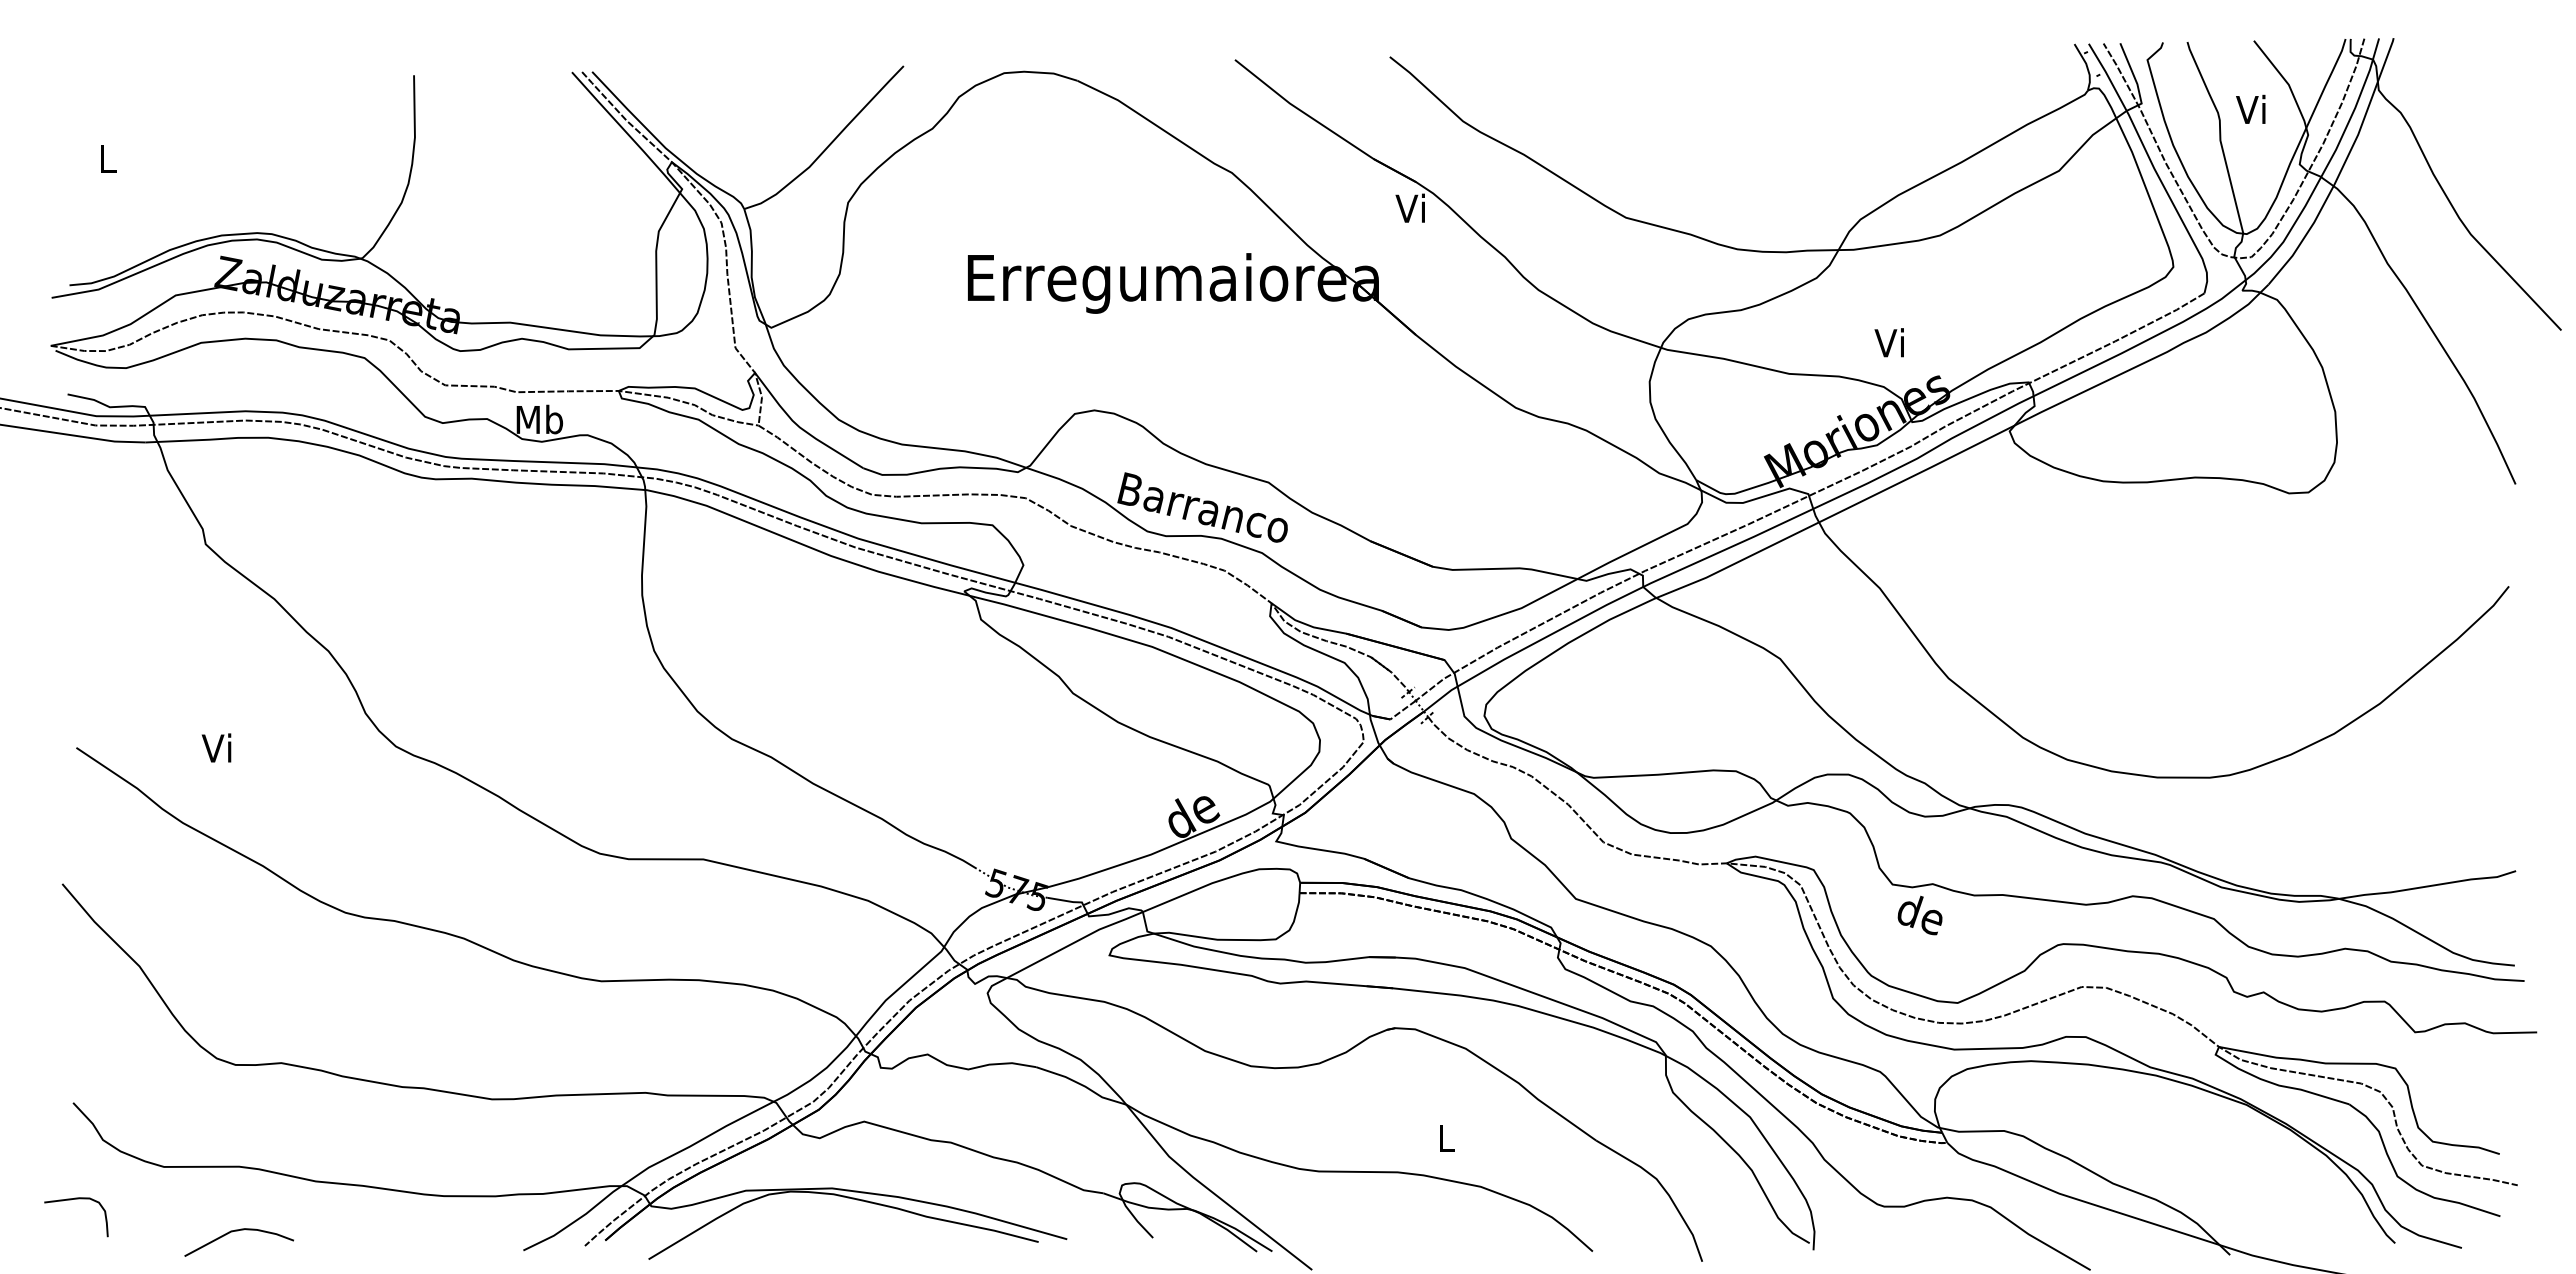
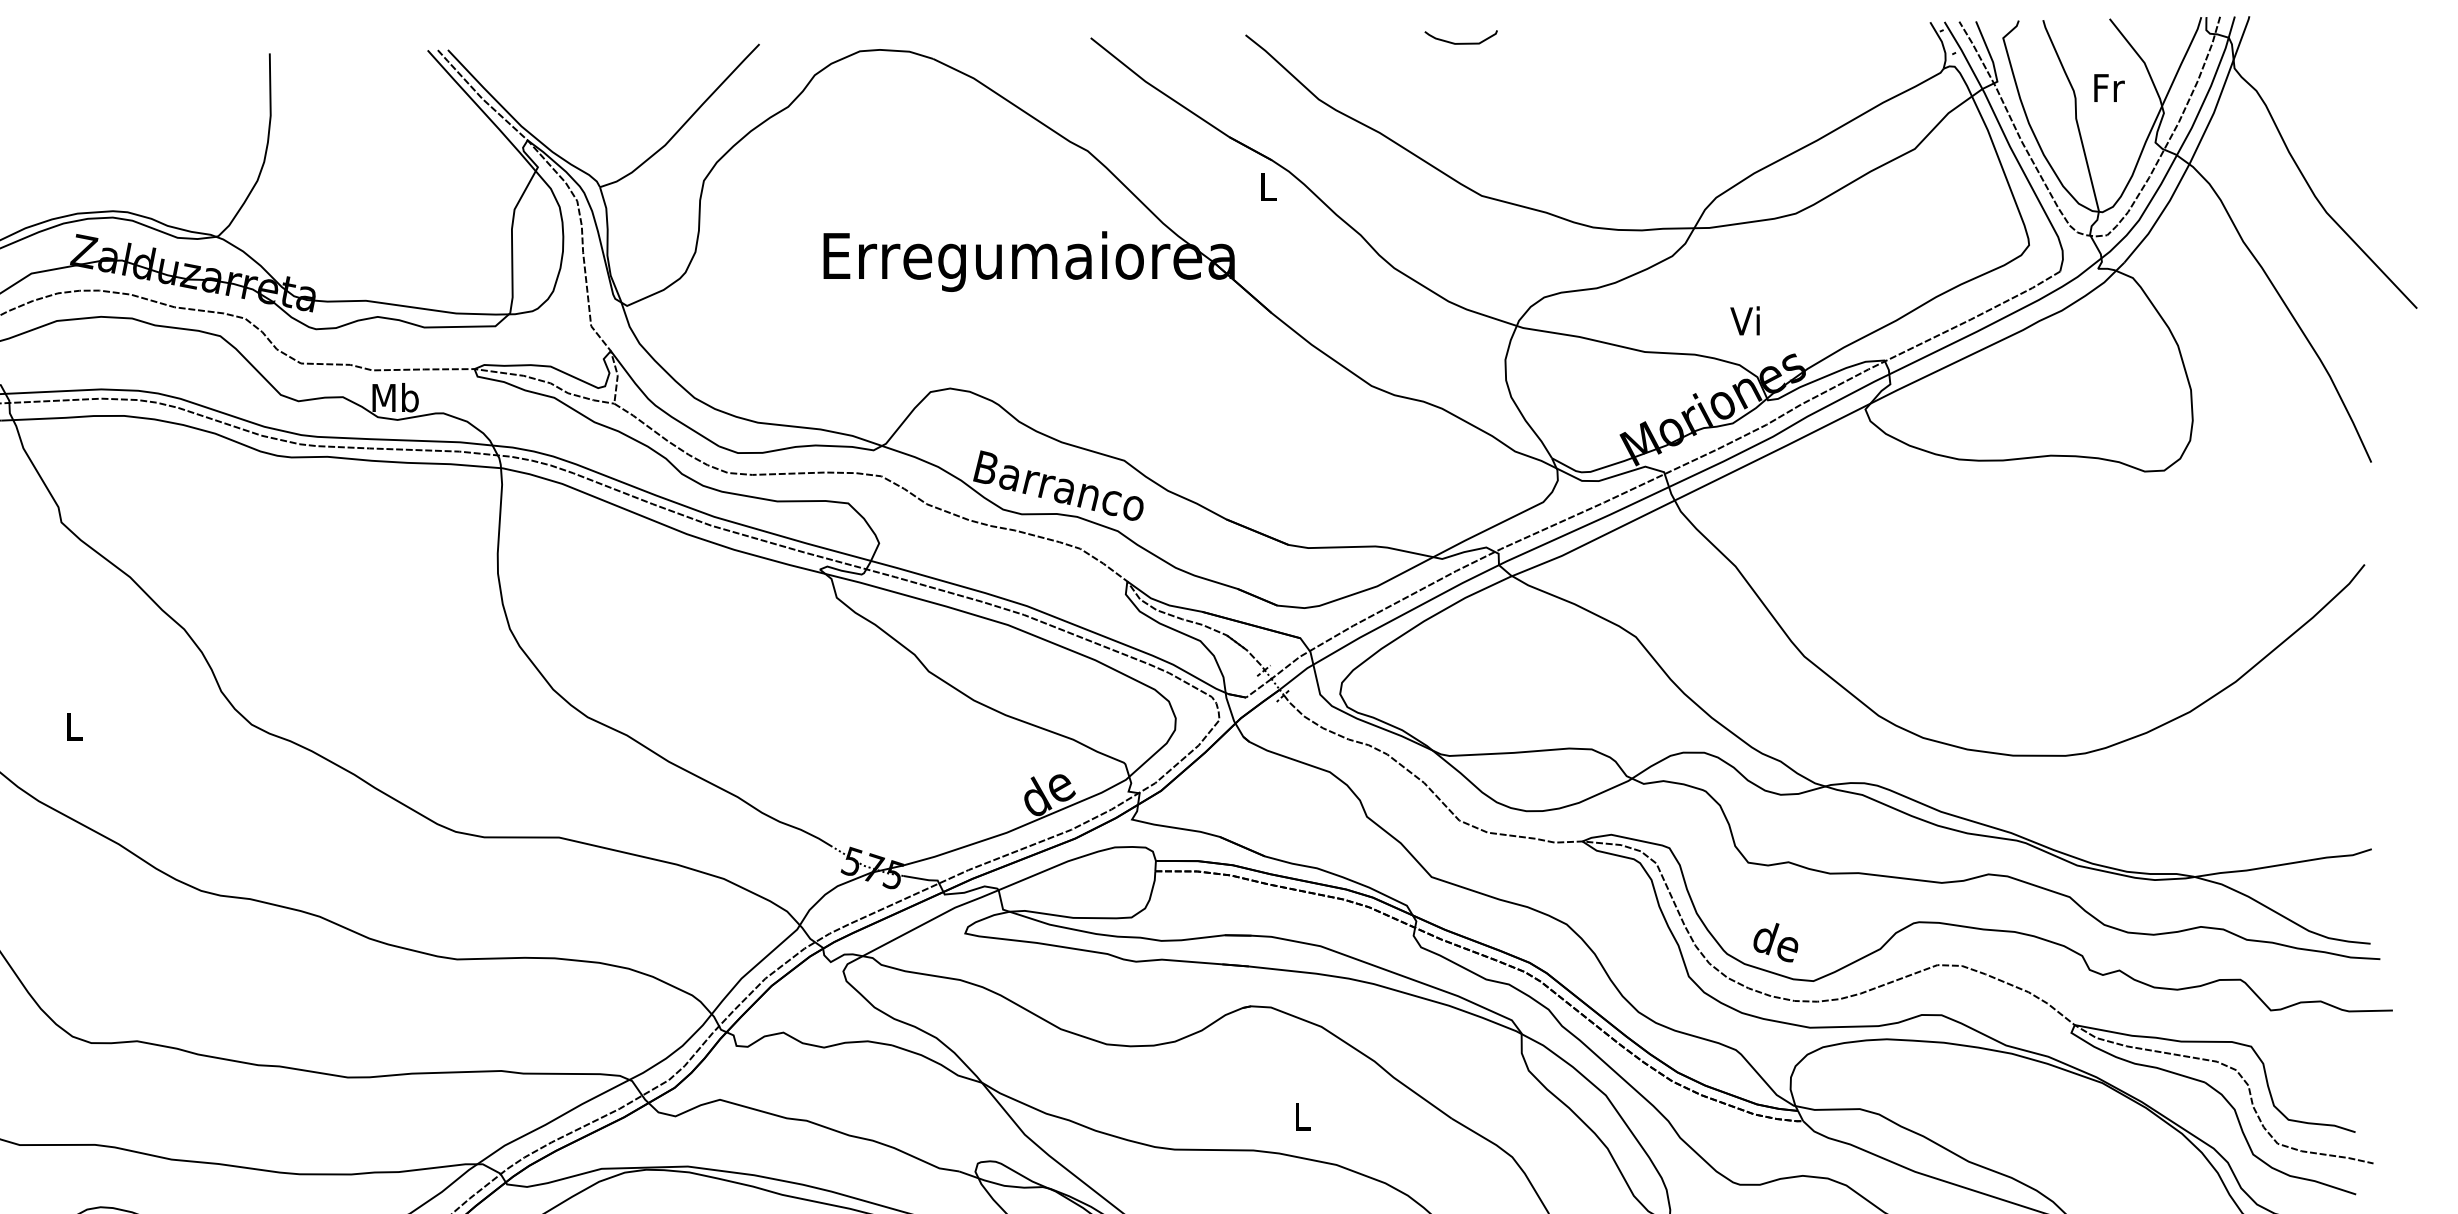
curve: (1605, 64) -> (1461, 42), added
text: (2252, 108) -> (2108, 86), Vi -> Fr
text: (1409, 207) -> (1265, 185), Vi -> L
text: (216, 747) -> (72, 725), Vi -> L
text: (1919, 915) -> (1775, 942), moved

